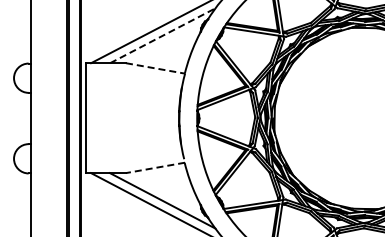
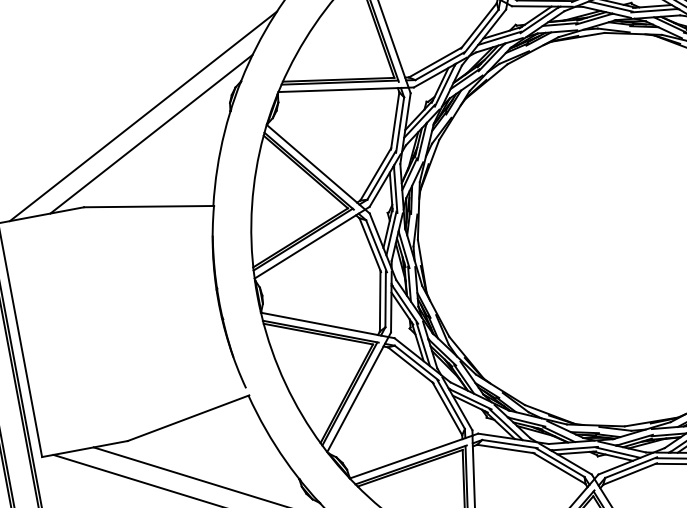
line: (163, 35) -> (152, 133), dashed -> solid
line: (156, 68) -> (151, 206), dashed -> solid
line: (155, 167) -> (188, 417), dashed -> solid

